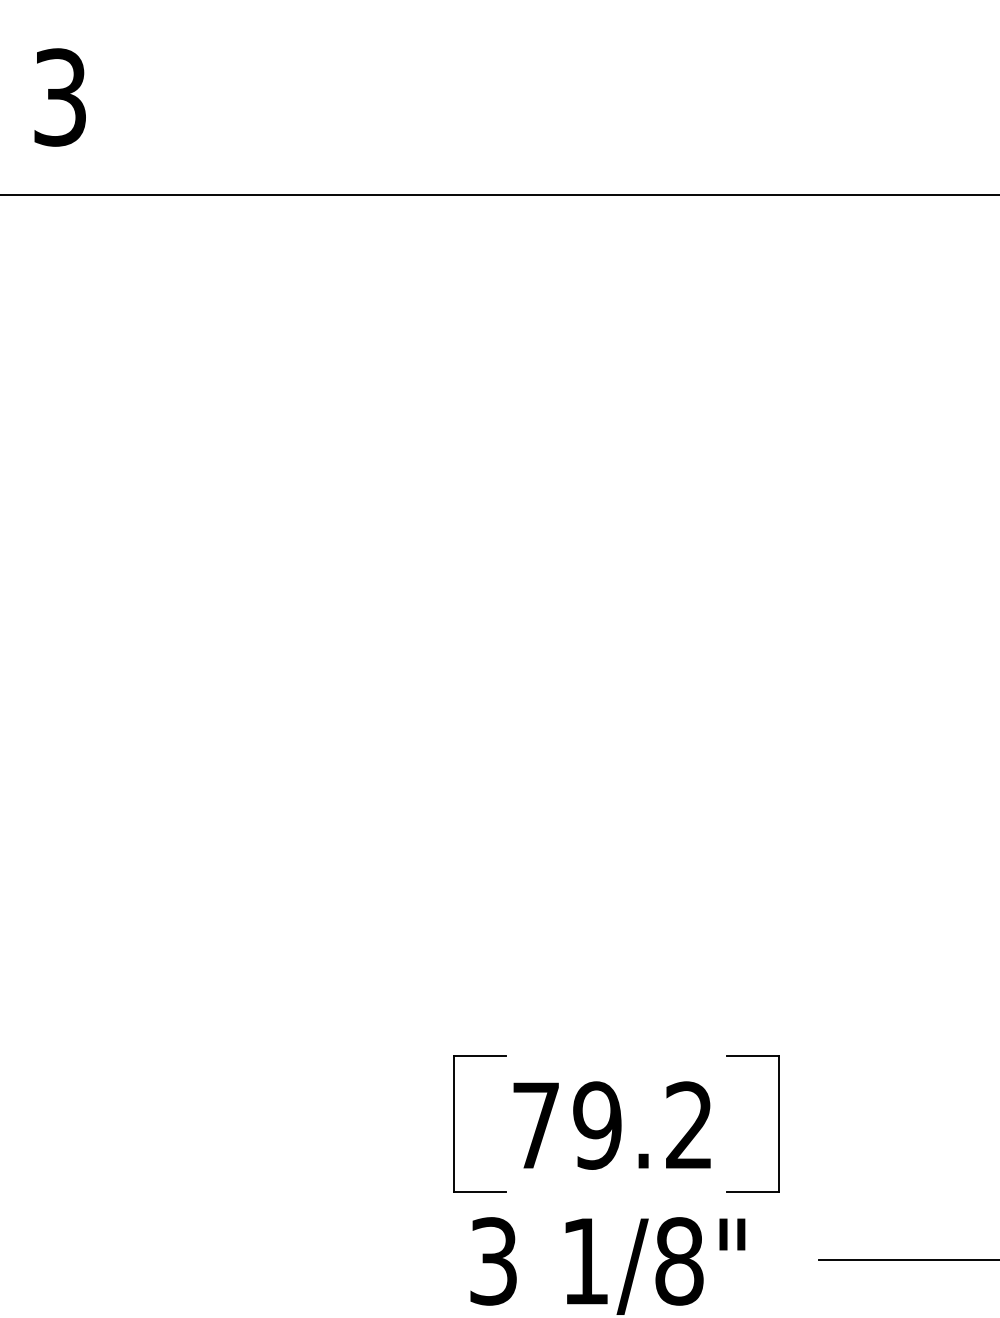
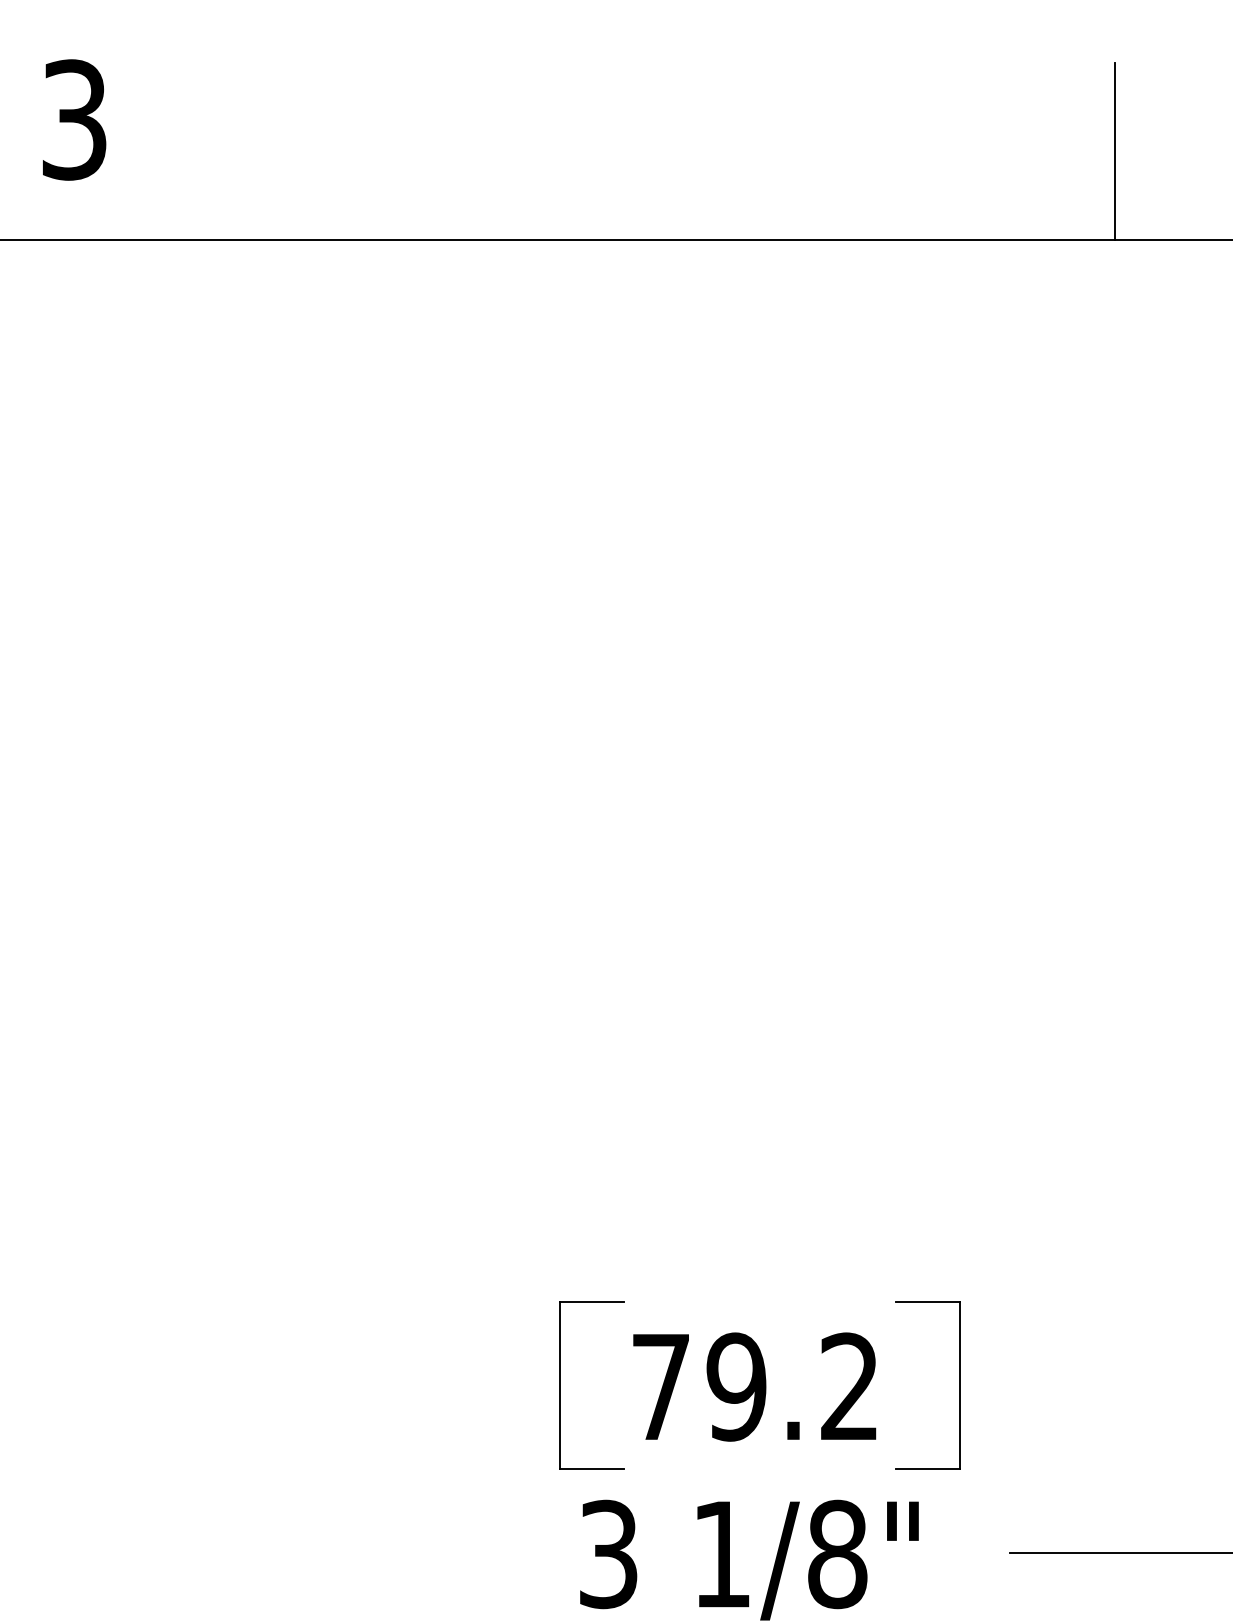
line: (904, 122) -> (1115, 150), added

